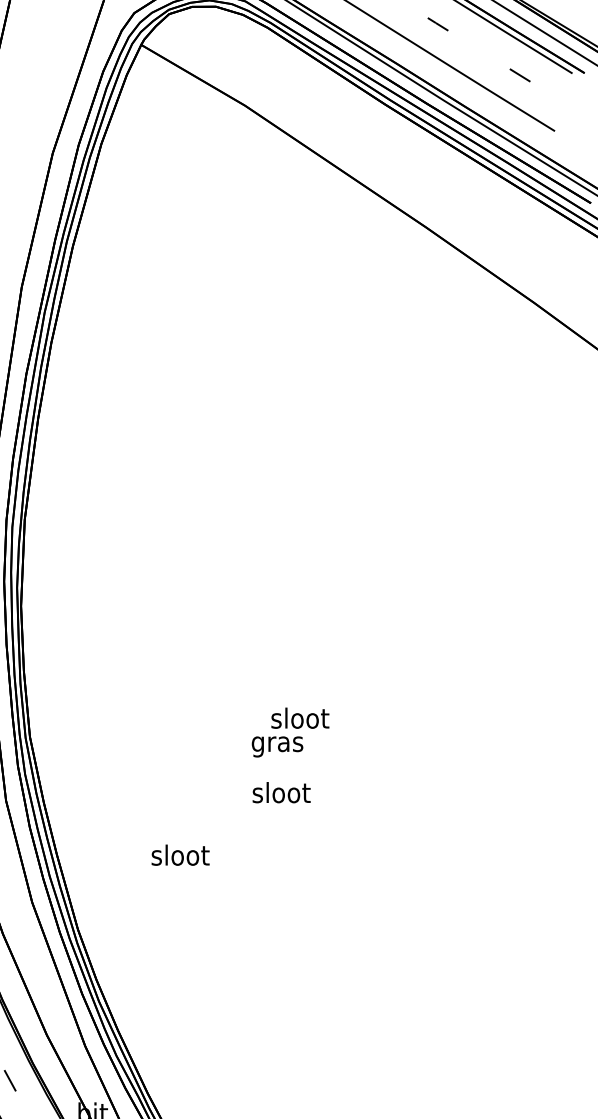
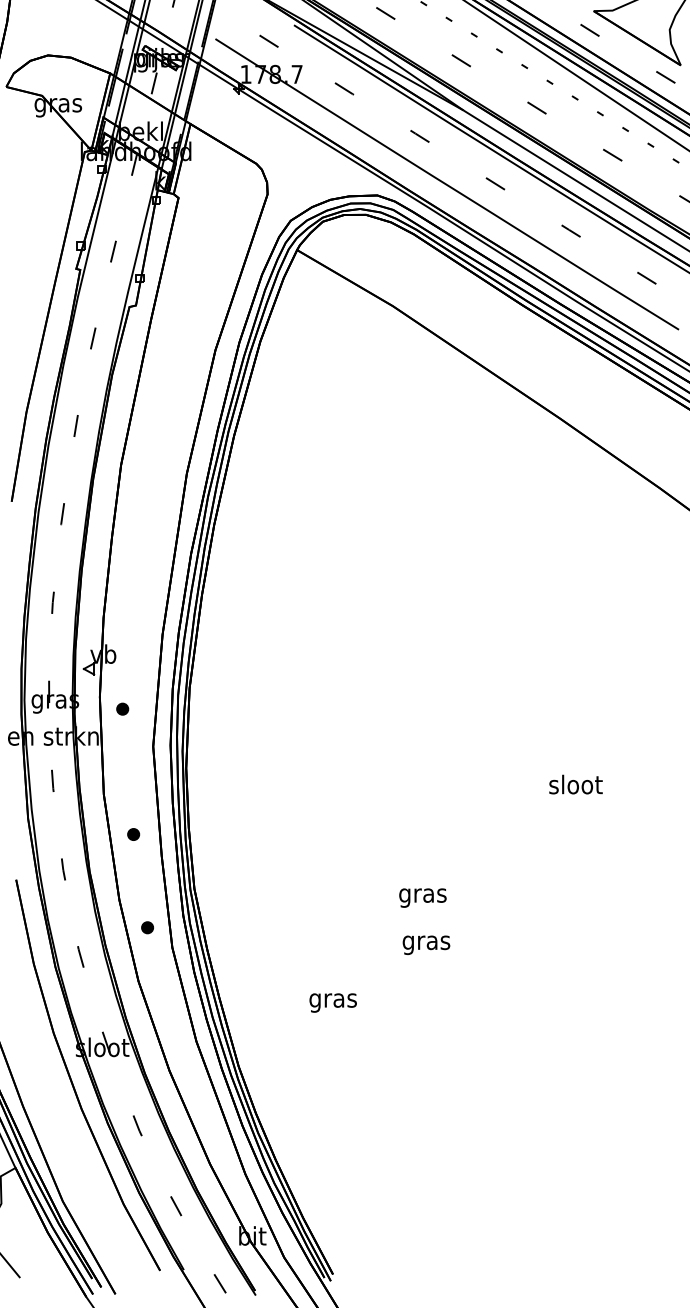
text: (299, 718) -> (575, 784), moved
text: (281, 795) -> (426, 942), sloot -> gras
text: (180, 857) -> (333, 1000), sloot -> gras

